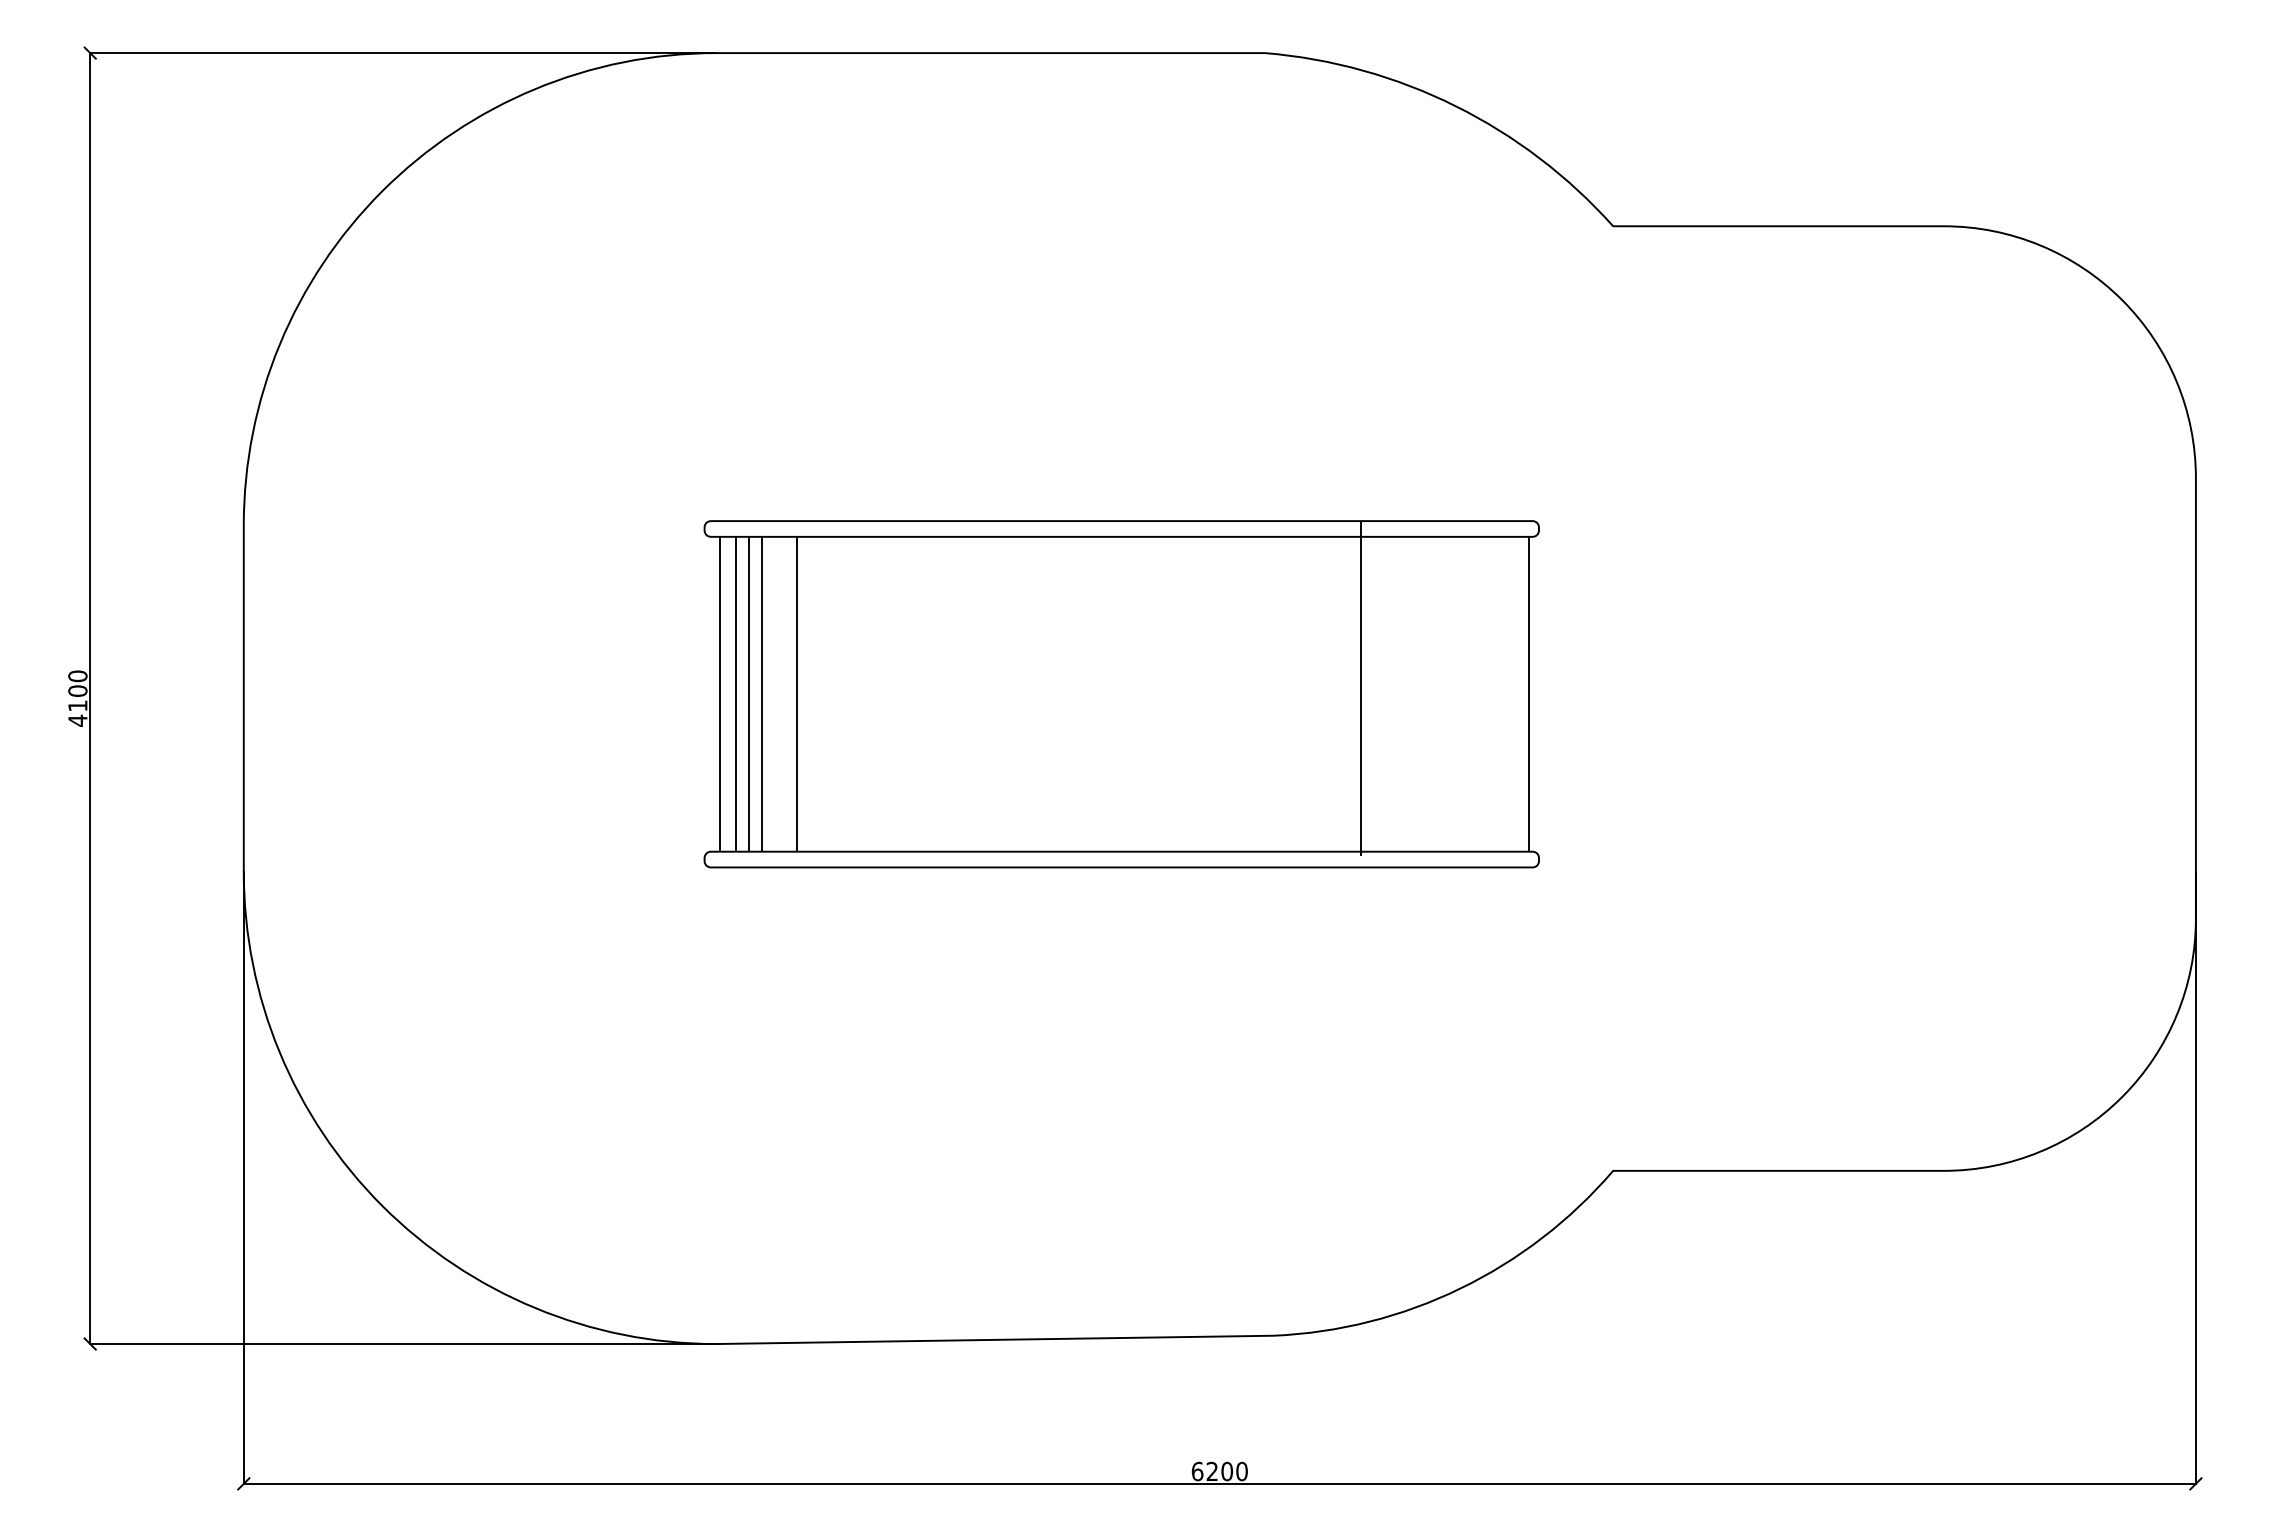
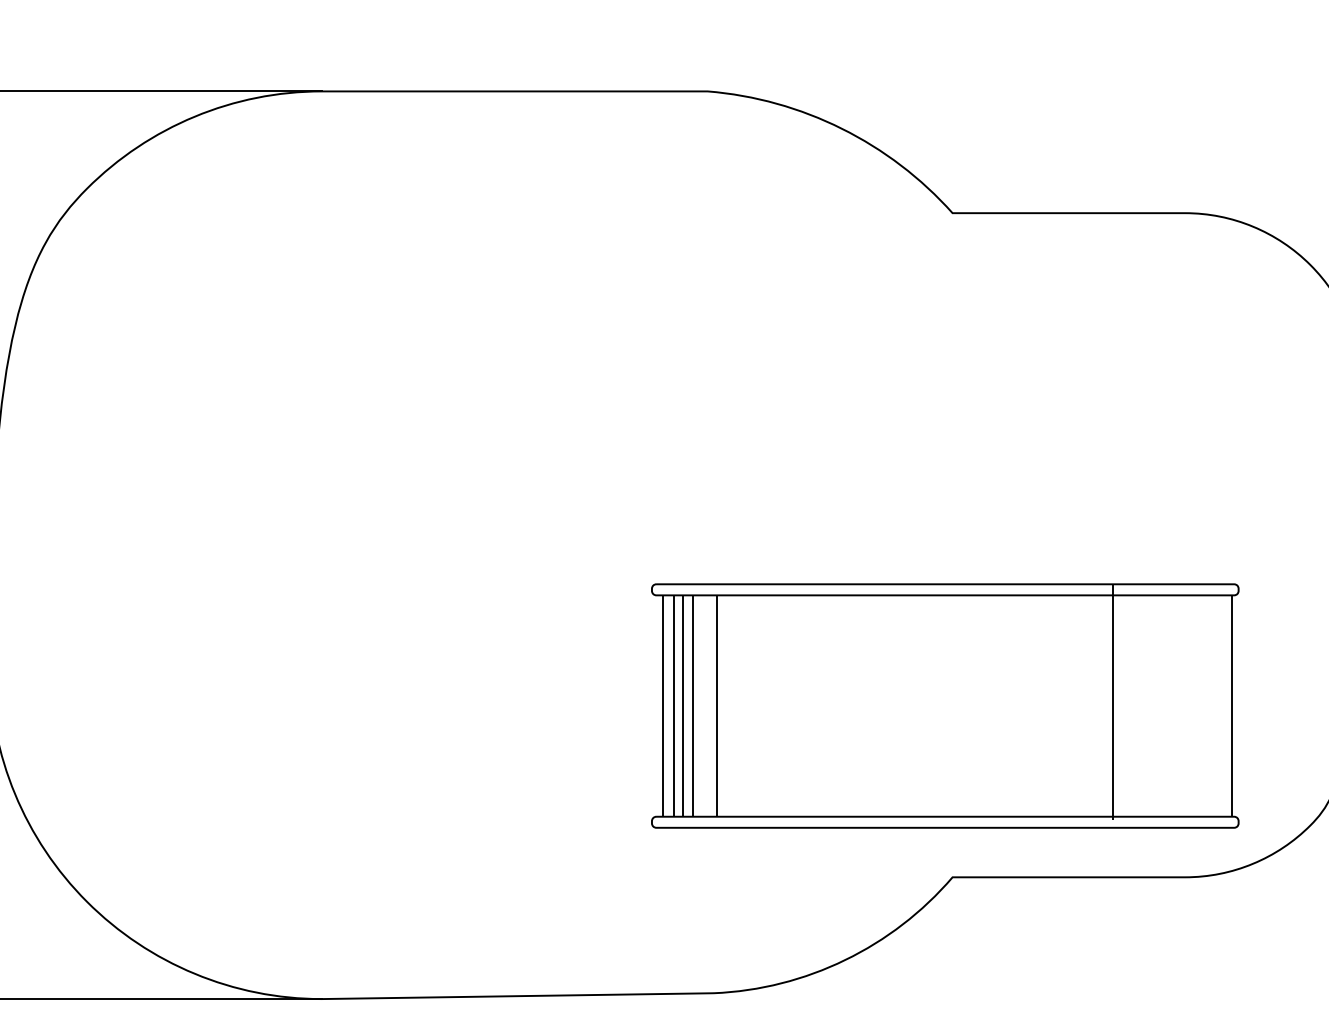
part: (1121, 694) -> (945, 706), moved

